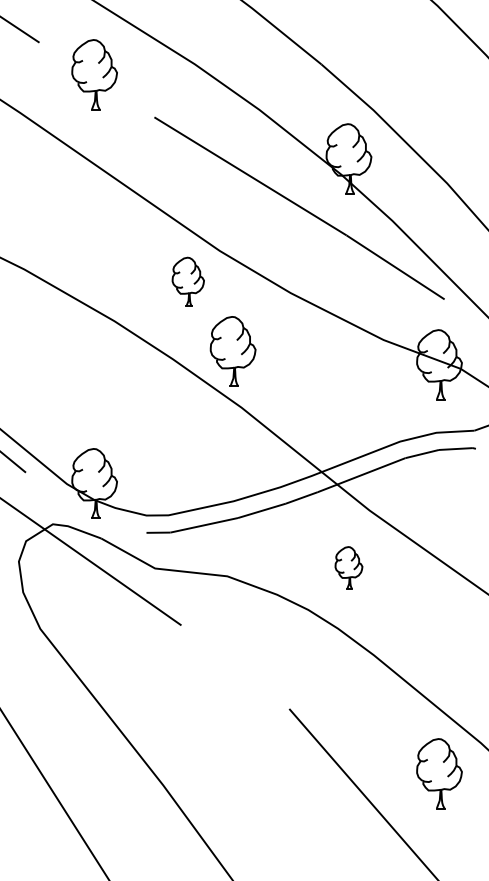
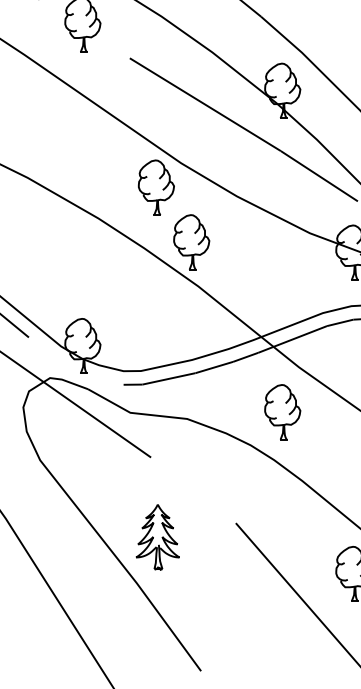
part: (188, 281) -> (156, 187), size x1.43
part: (348, 567) -> (282, 412), size x1.67
part: (189, 727) -> (157, 537), added

